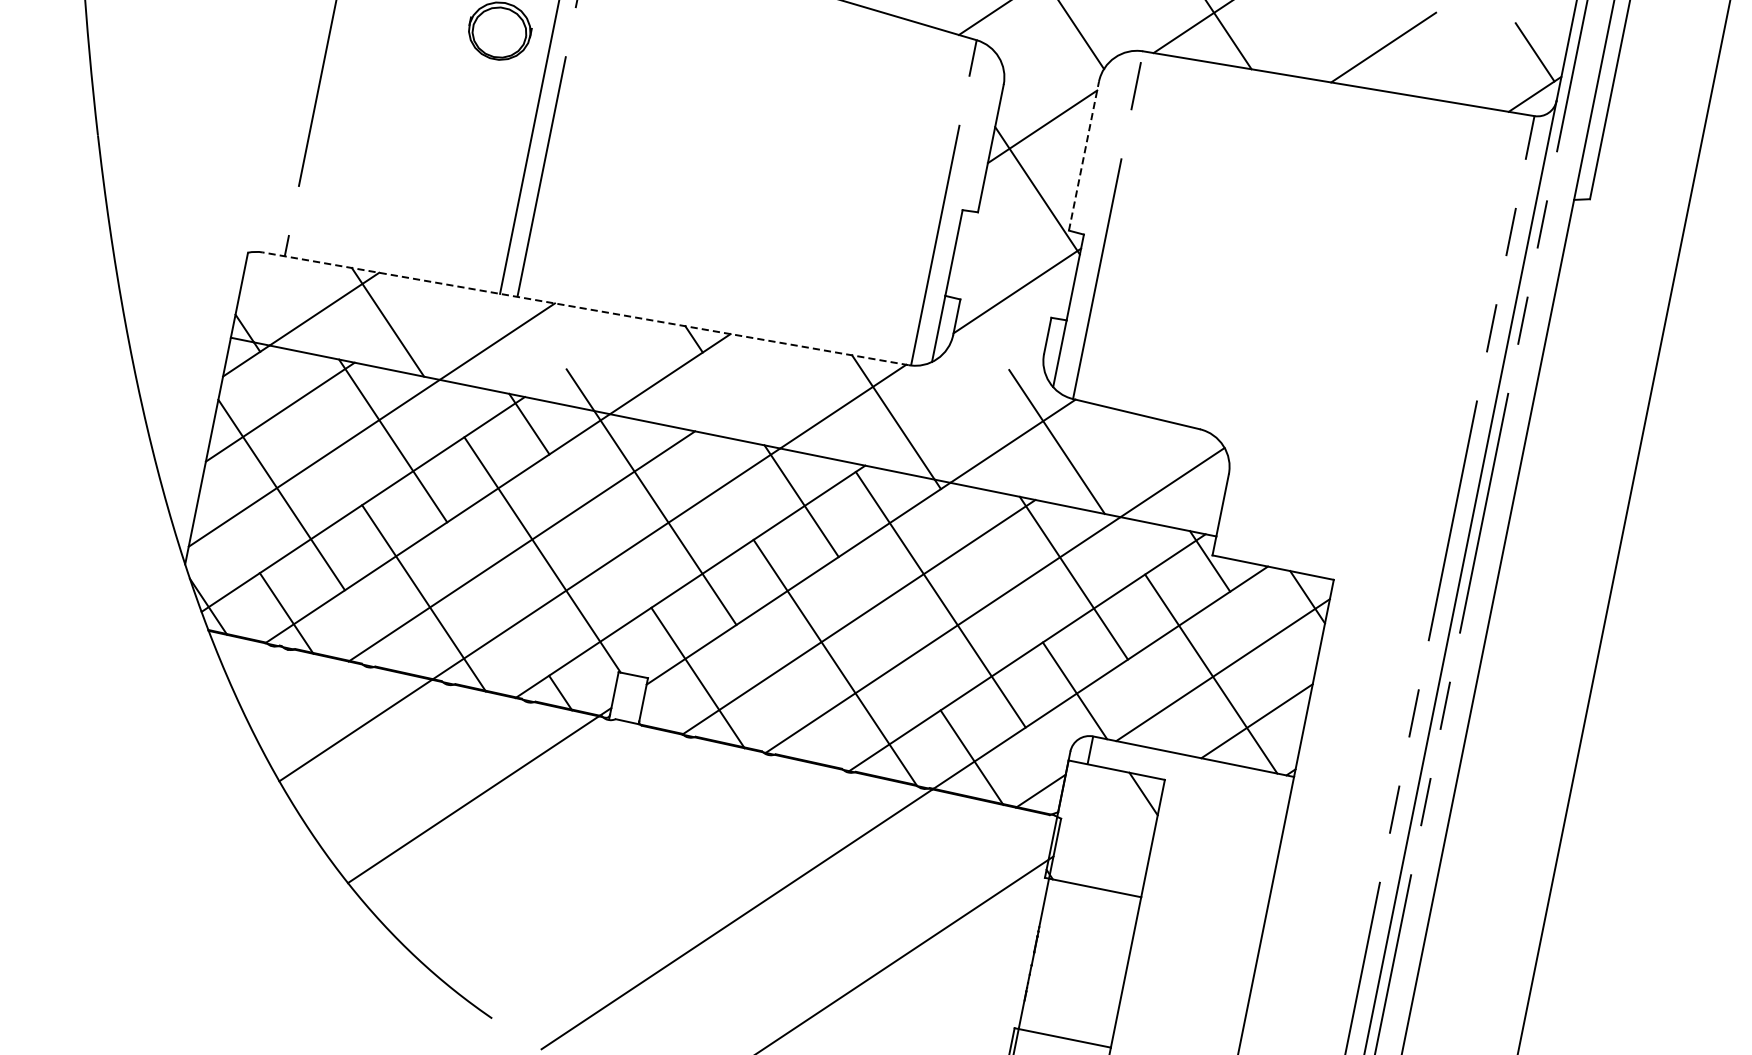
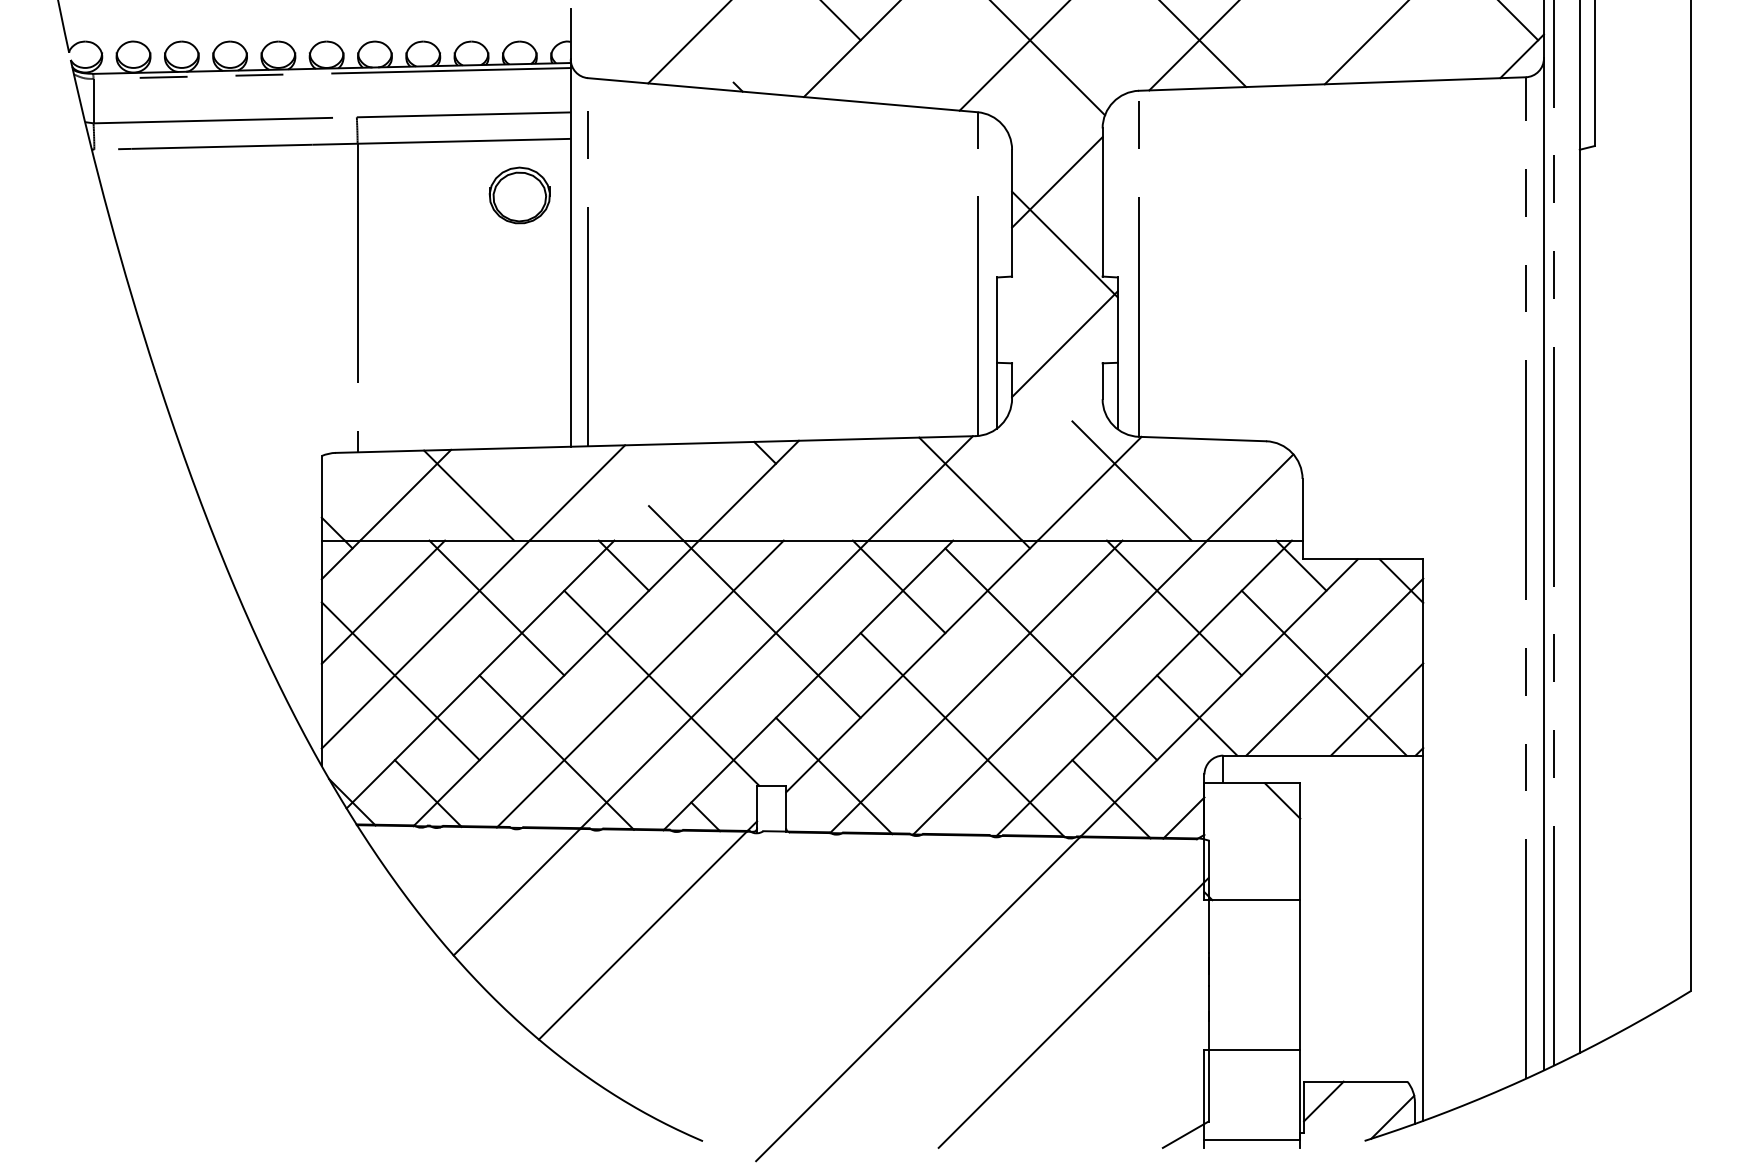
line: (1083, 156) -> (1102, 202), dashed -> solid
line: (585, 308) -> (655, 444), dashed -> solid

